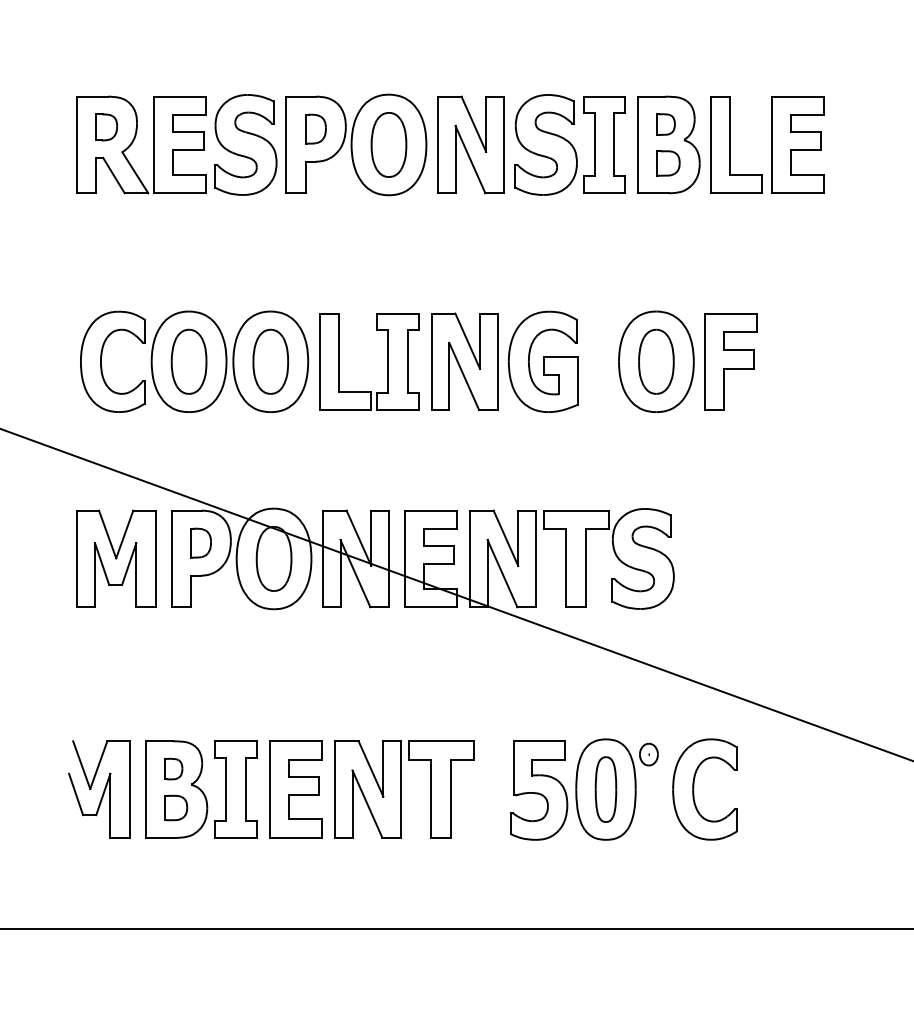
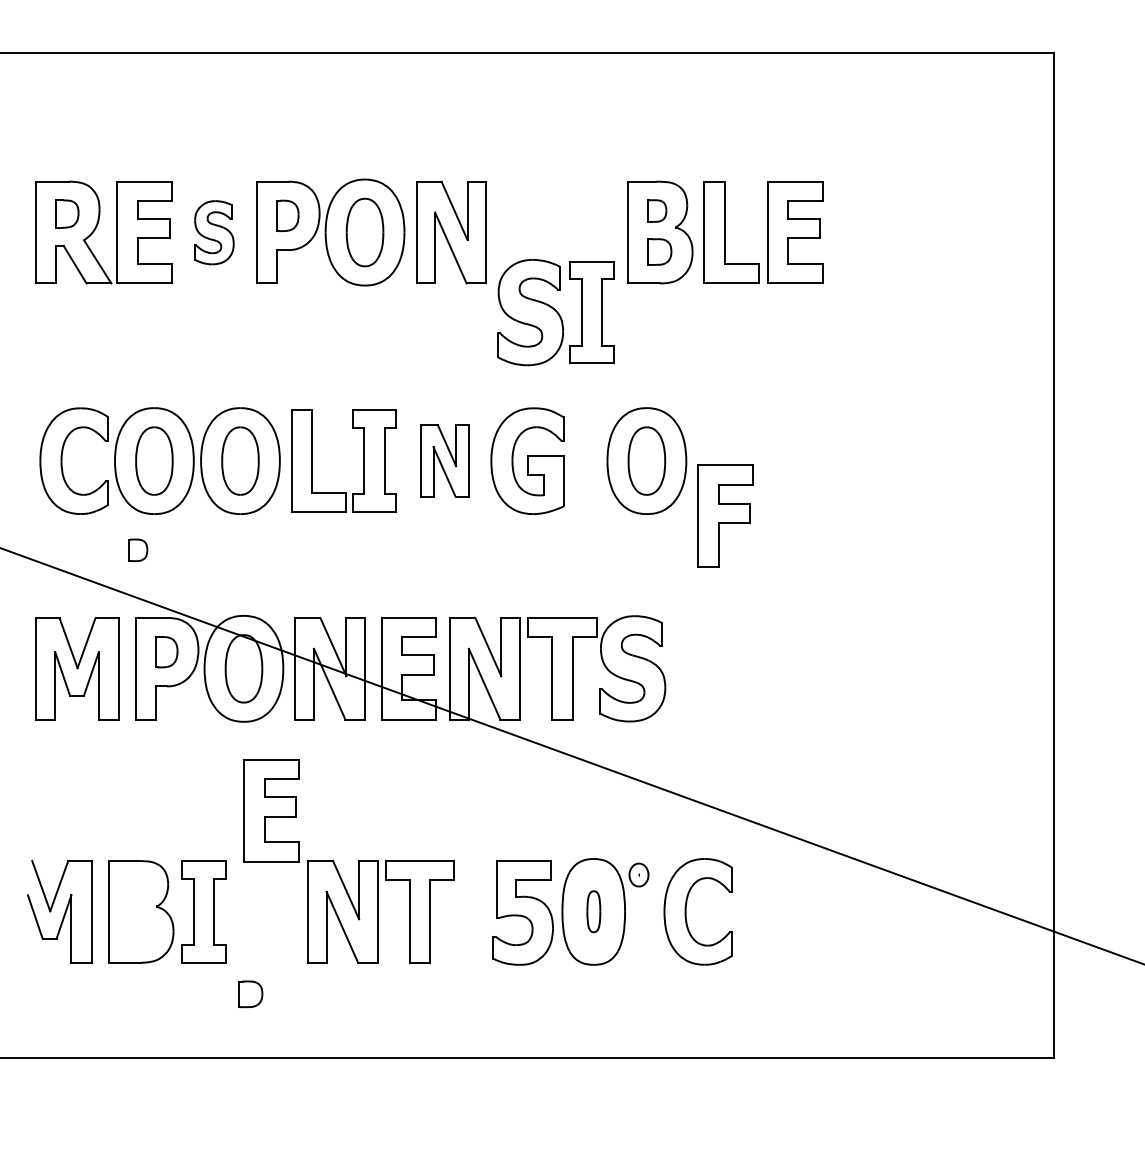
part: (246, 144) -> (214, 232), size x0.6
part: (569, 144) -> (555, 312), moved
part: (464, 361) -> (444, 460), size x0.7
part: (731, 361) -> (725, 515), moved
part: (174, 768) -> (138, 549), moved
part: (295, 789) -> (271, 810), moved
part: (605, 789) -> (593, 911), size x0.6
part: (175, 808) -> (250, 994), moved

